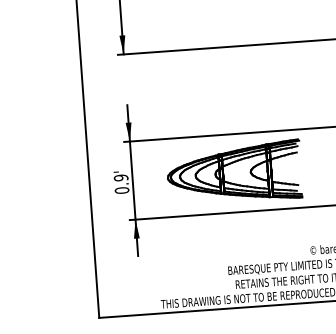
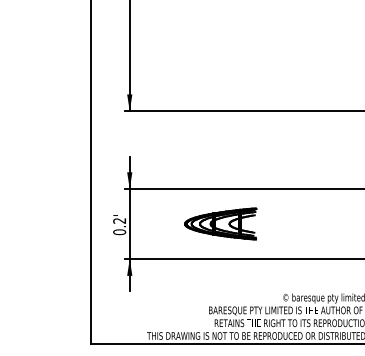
part: (234, 172) -> (220, 223), size x0.6
text: (120, 177) -> (119, 220), 0.9' -> 0.2'

